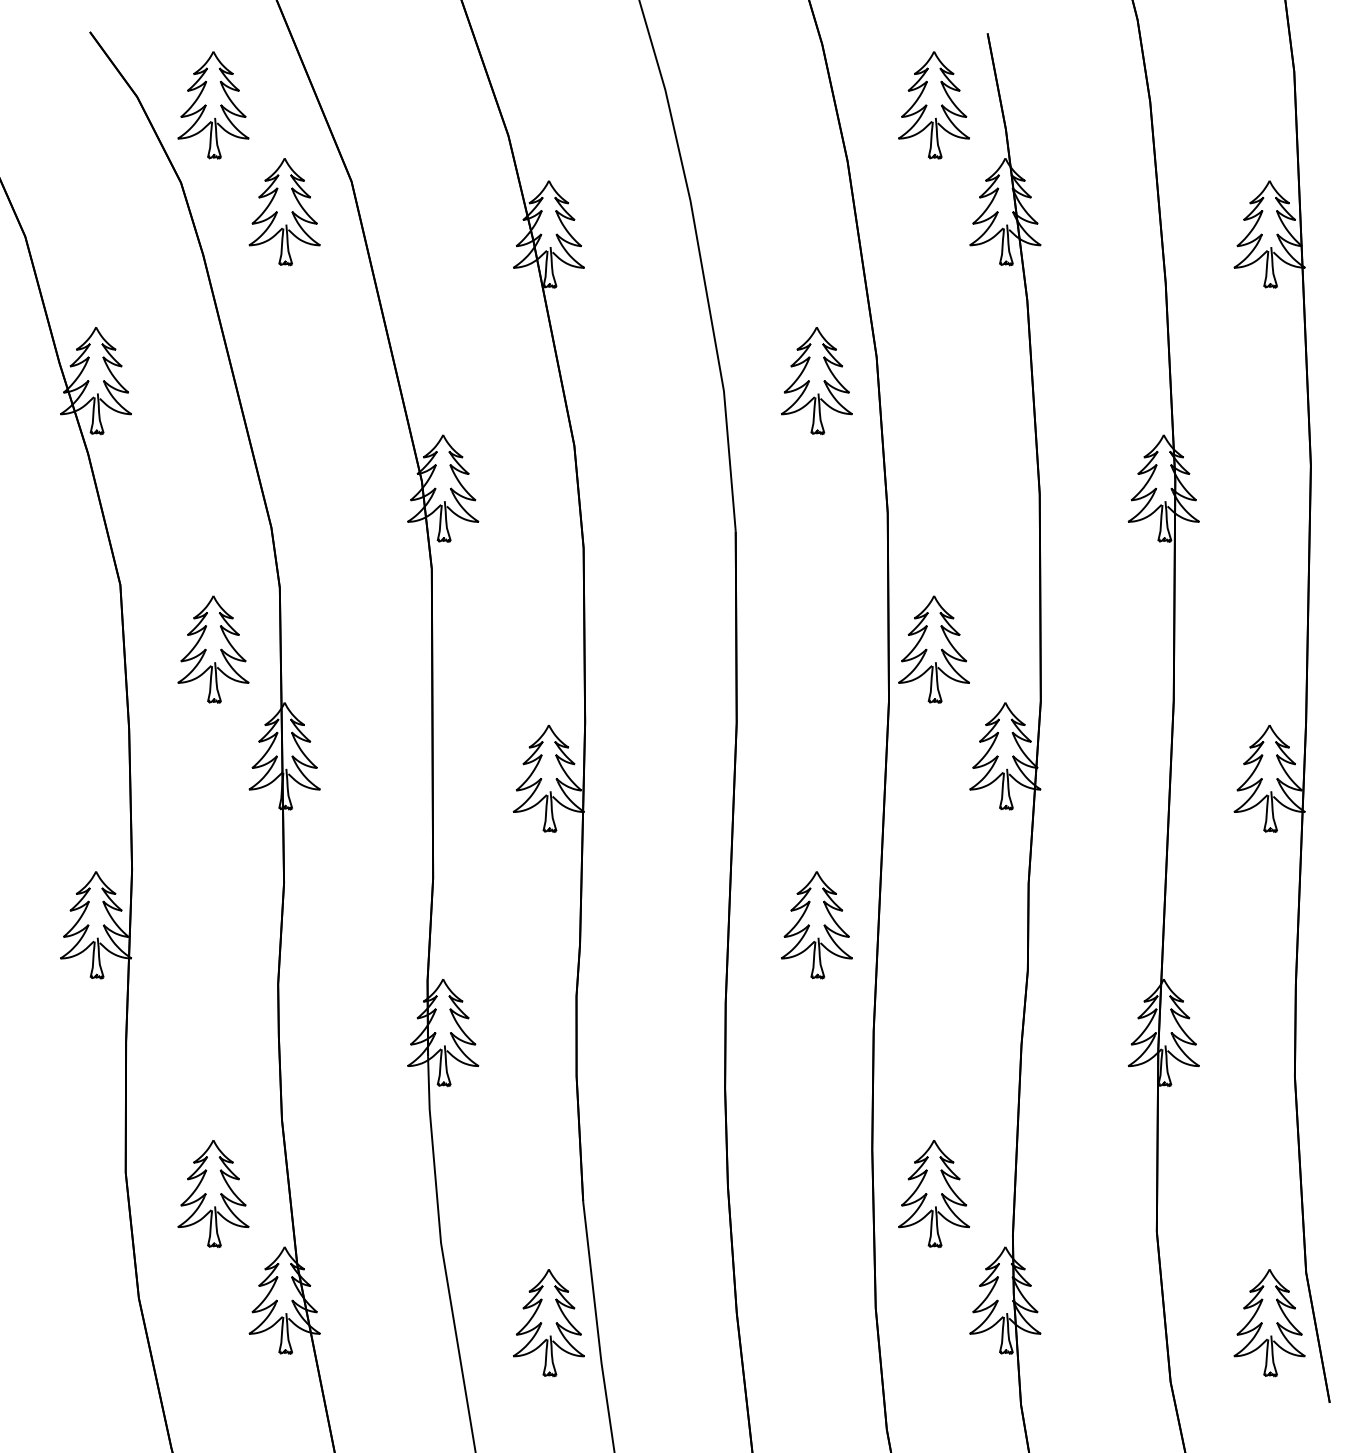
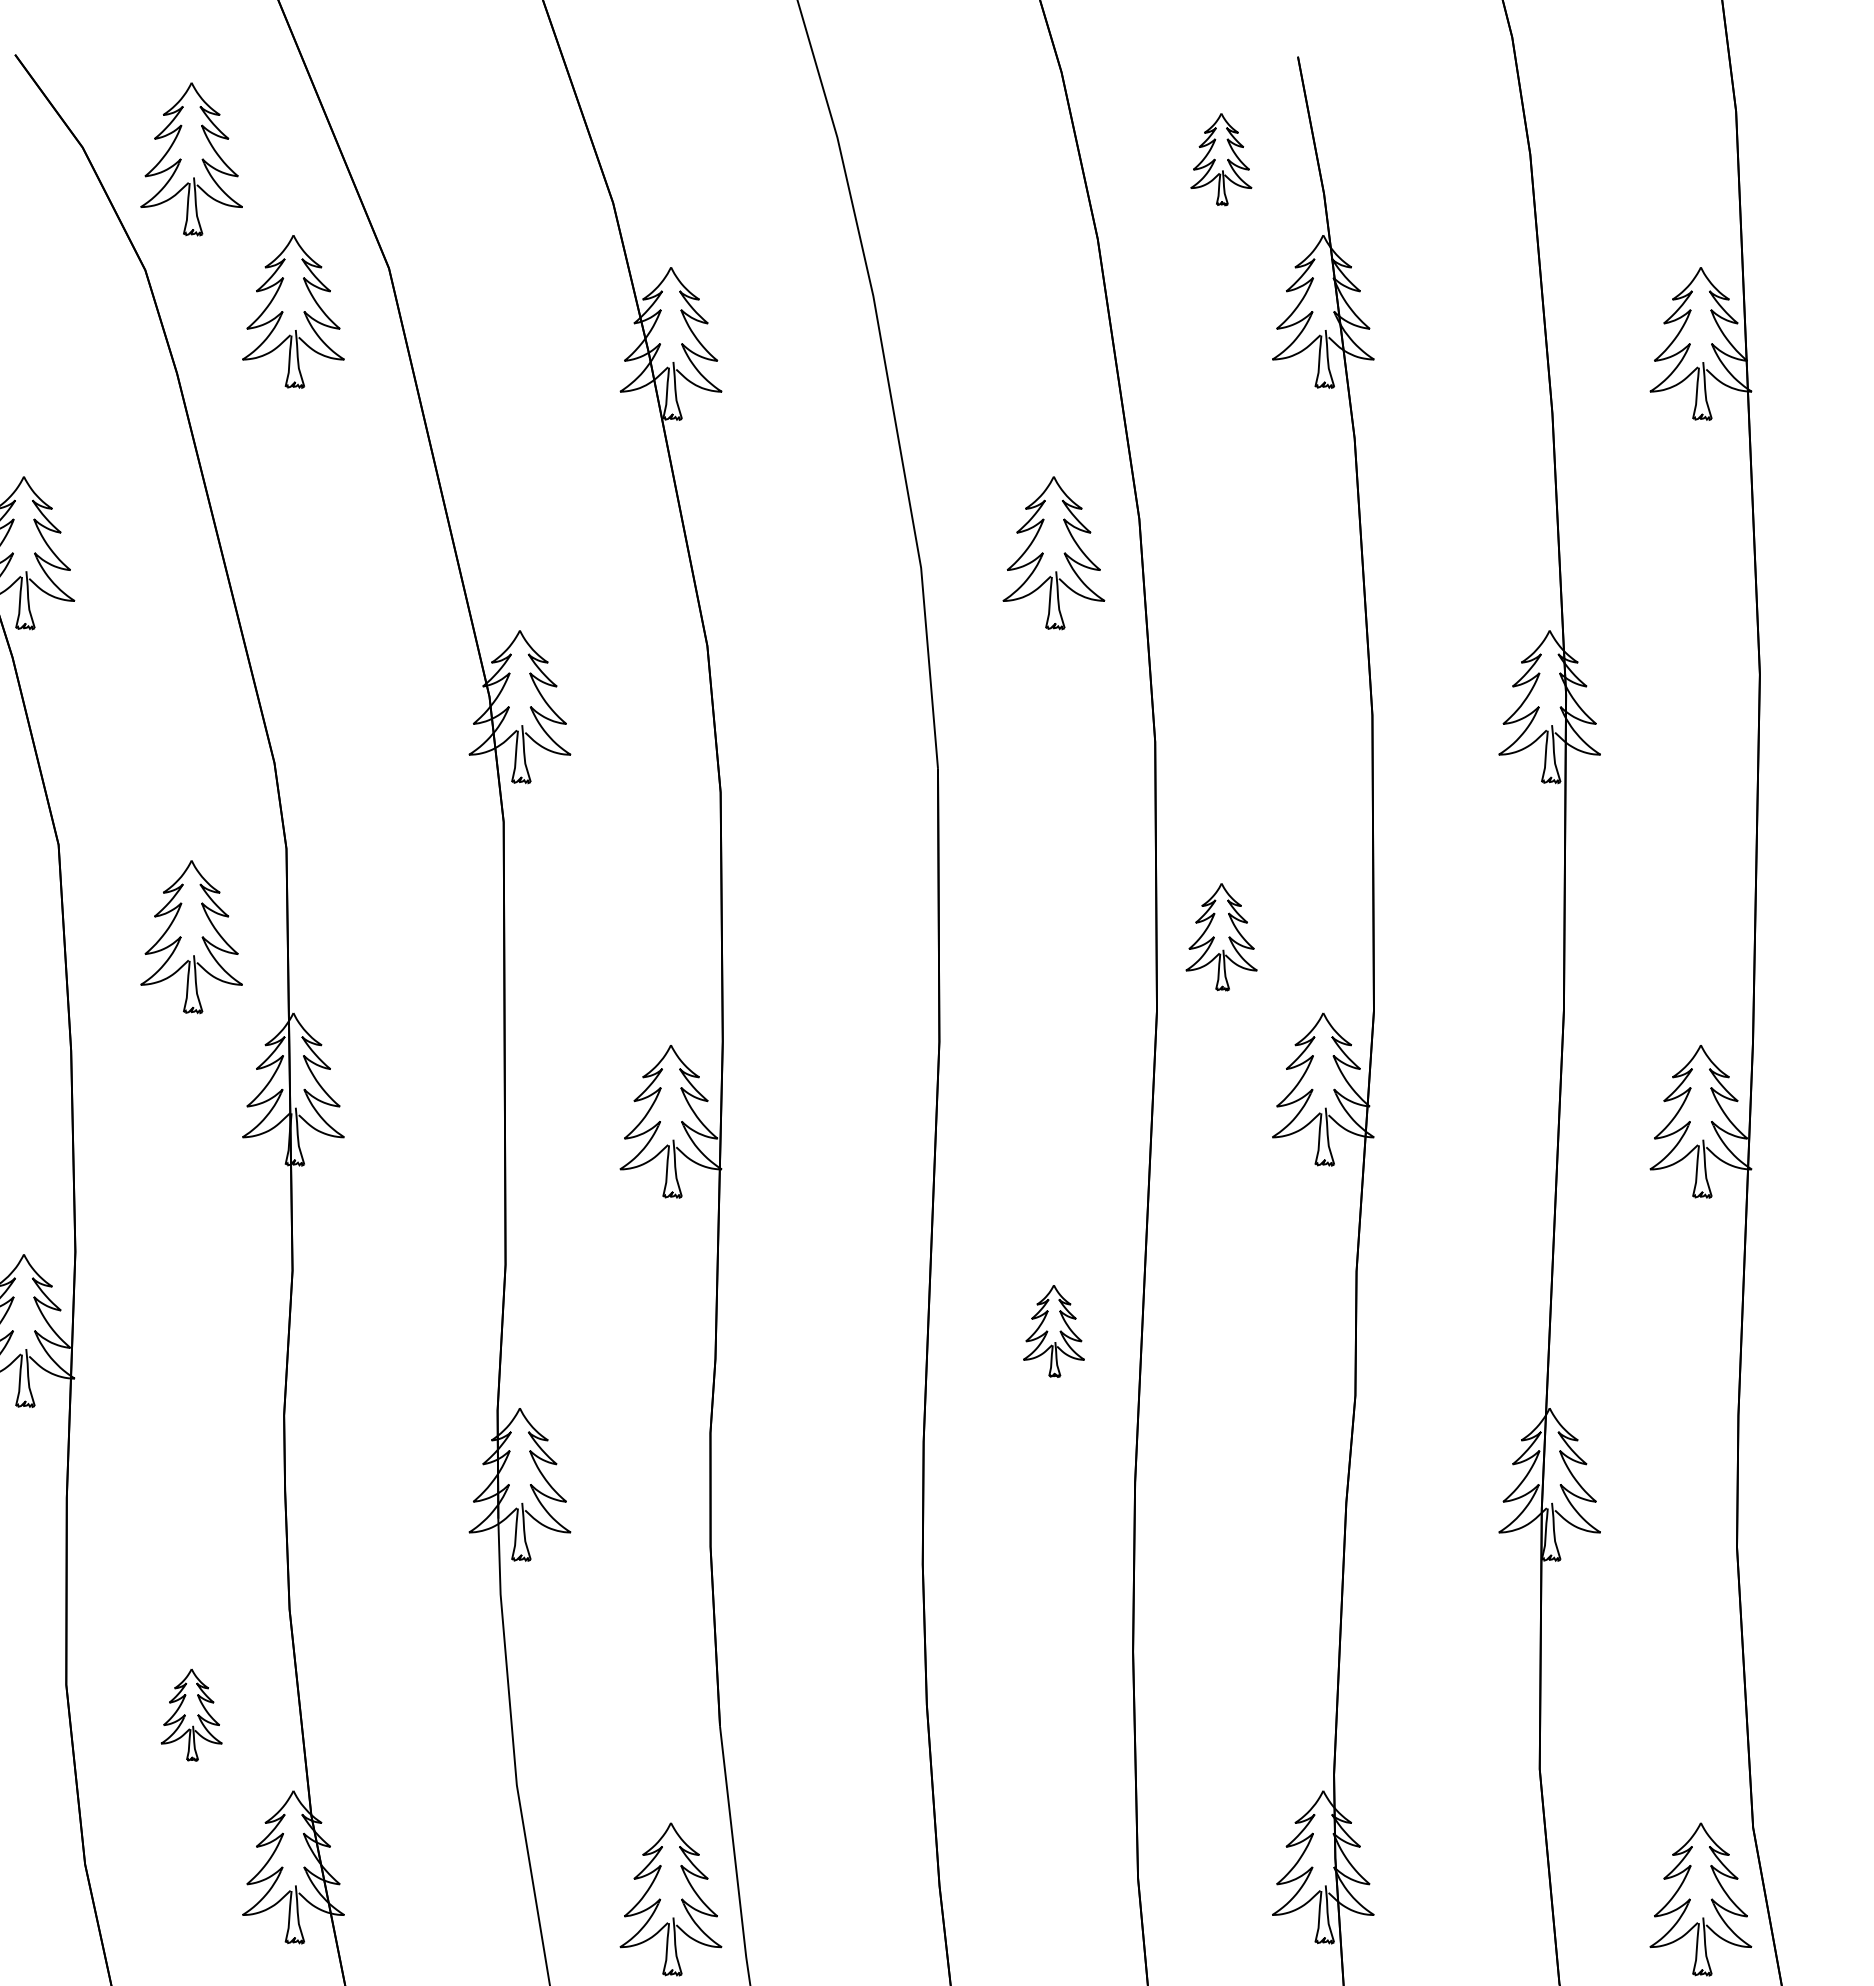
part: (933, 105) -> (1220, 159), size x0.6
part: (934, 649) -> (1222, 937), size x0.7
part: (816, 925) -> (1053, 1331), size x0.6
part: (213, 1193) -> (191, 1714), size x0.6
part: (934, 1194) -> (1222, 1715), removed

